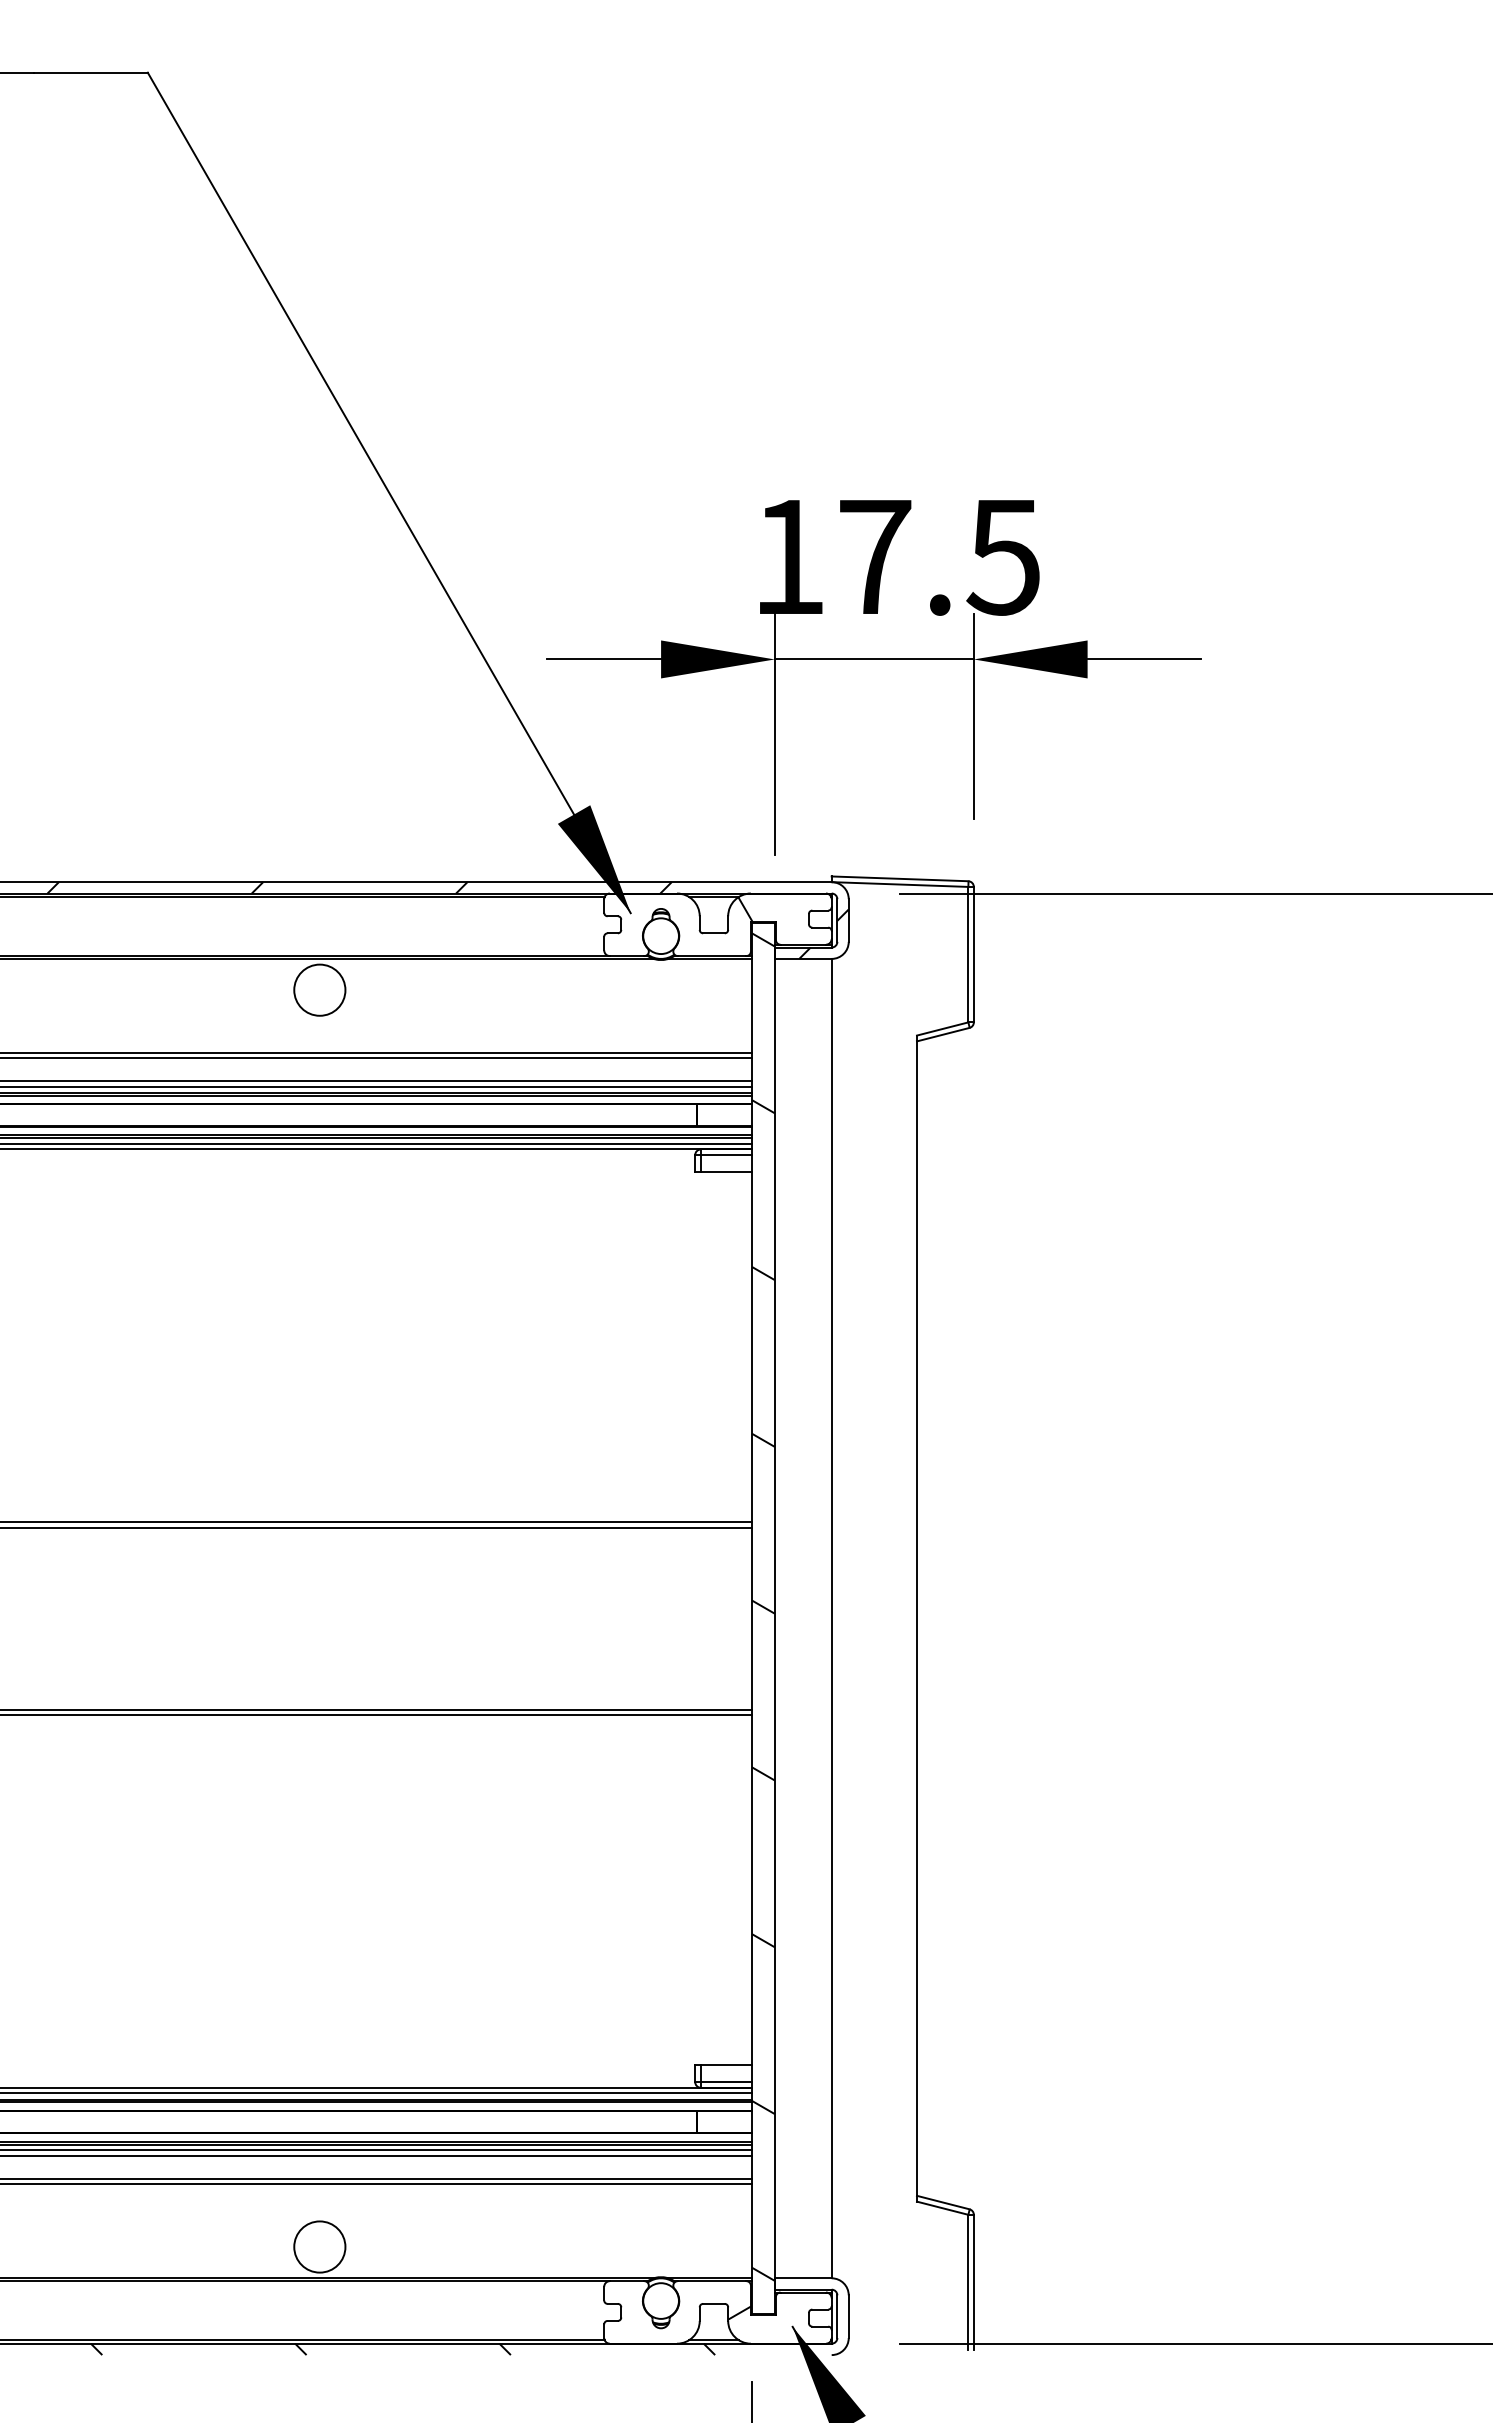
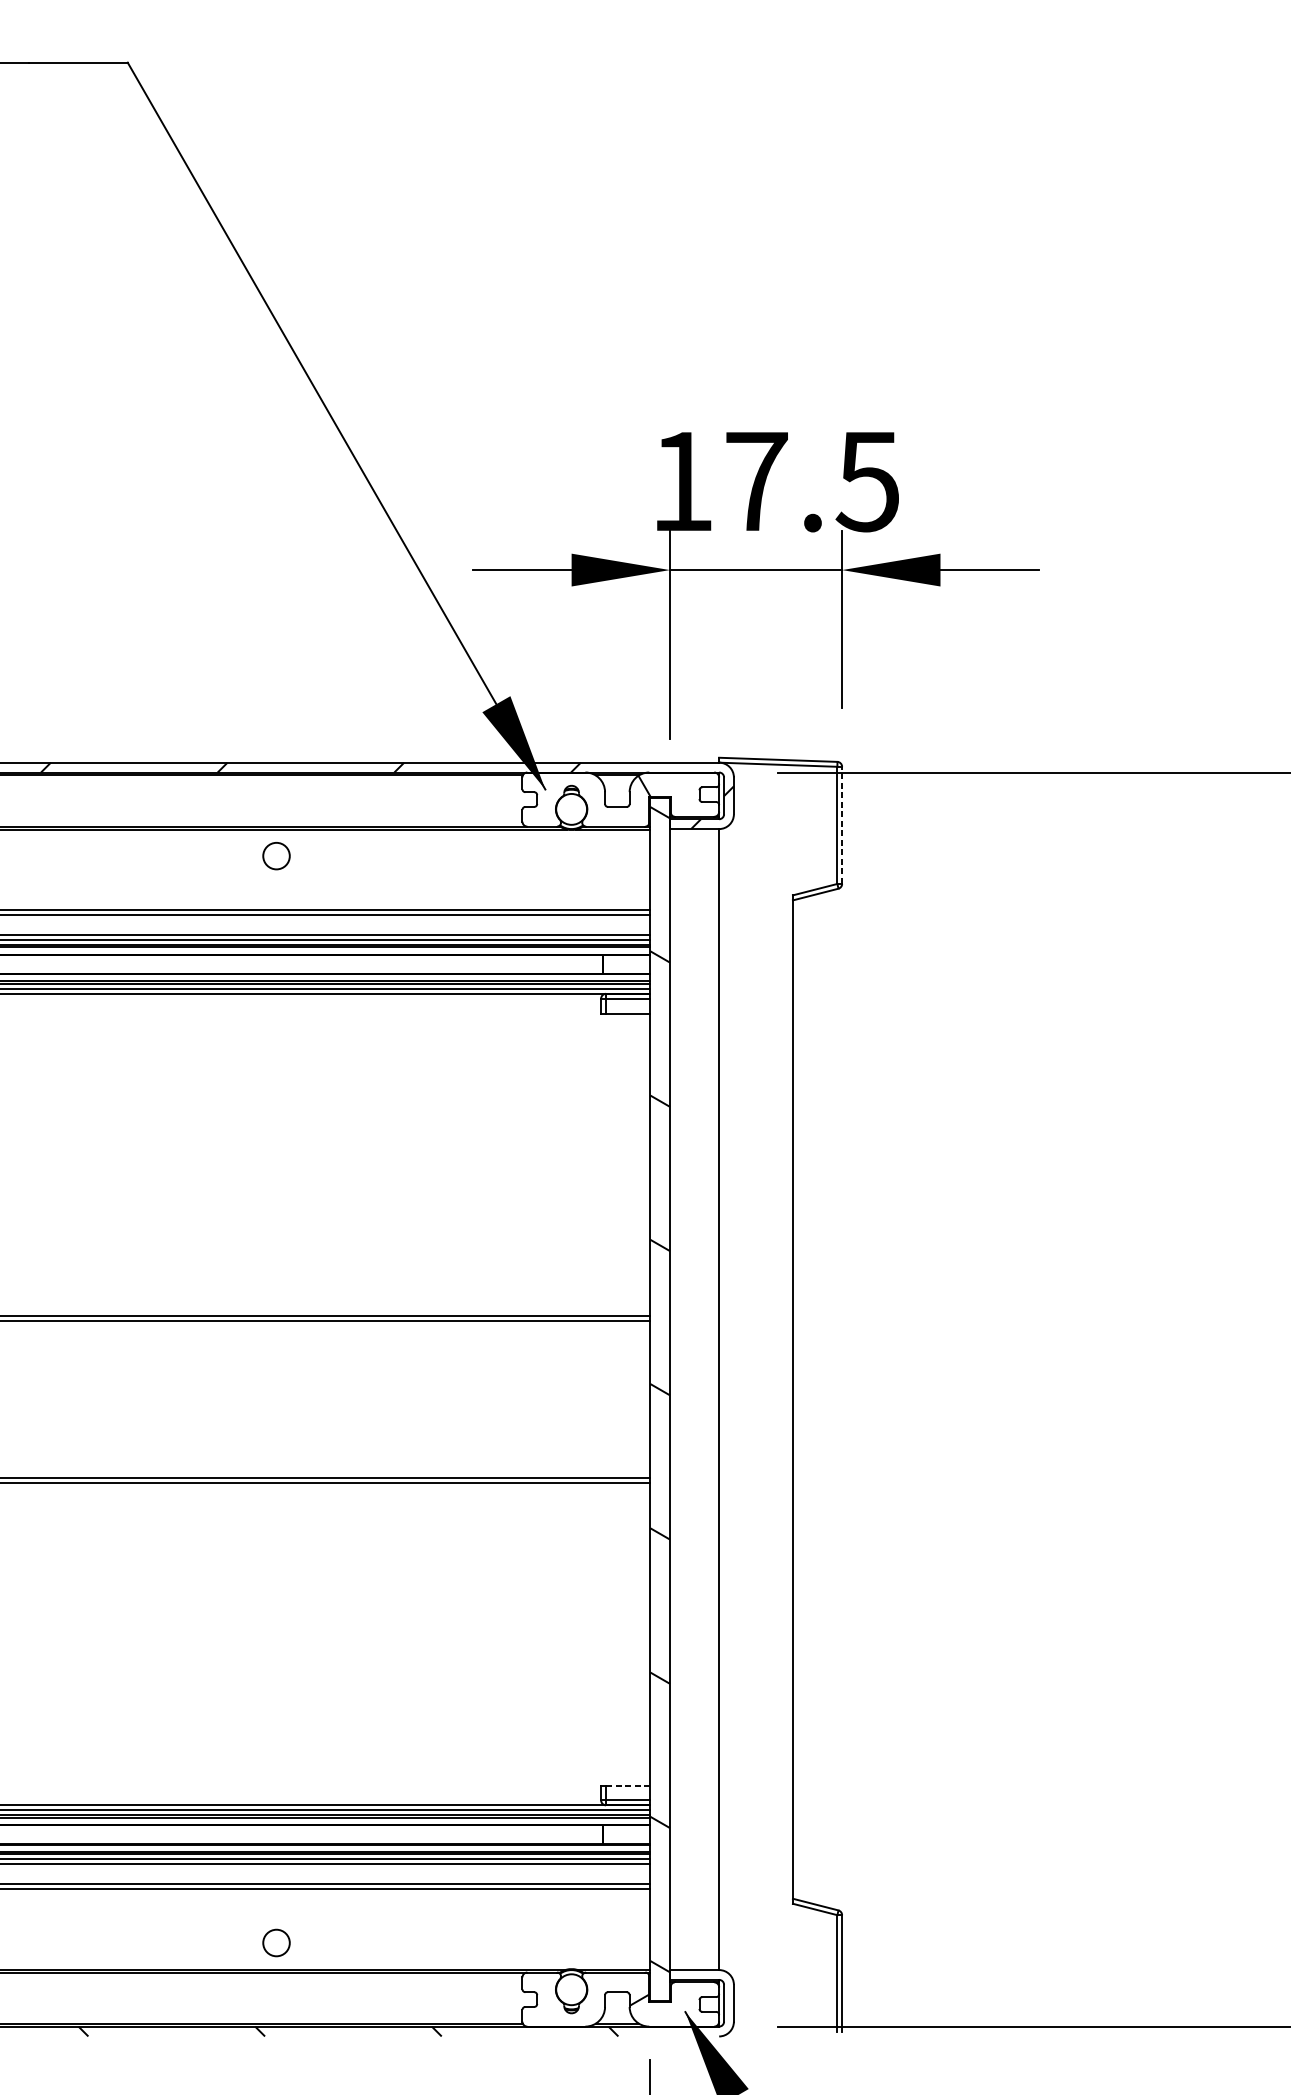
line: (973, 954) -> (841, 825), solid -> dashed
circle: (319, 989) -> (276, 855), size x0.6
line: (726, 2065) -> (628, 1786), solid -> dashed
circle: (319, 2246) -> (276, 1942), size x0.6

